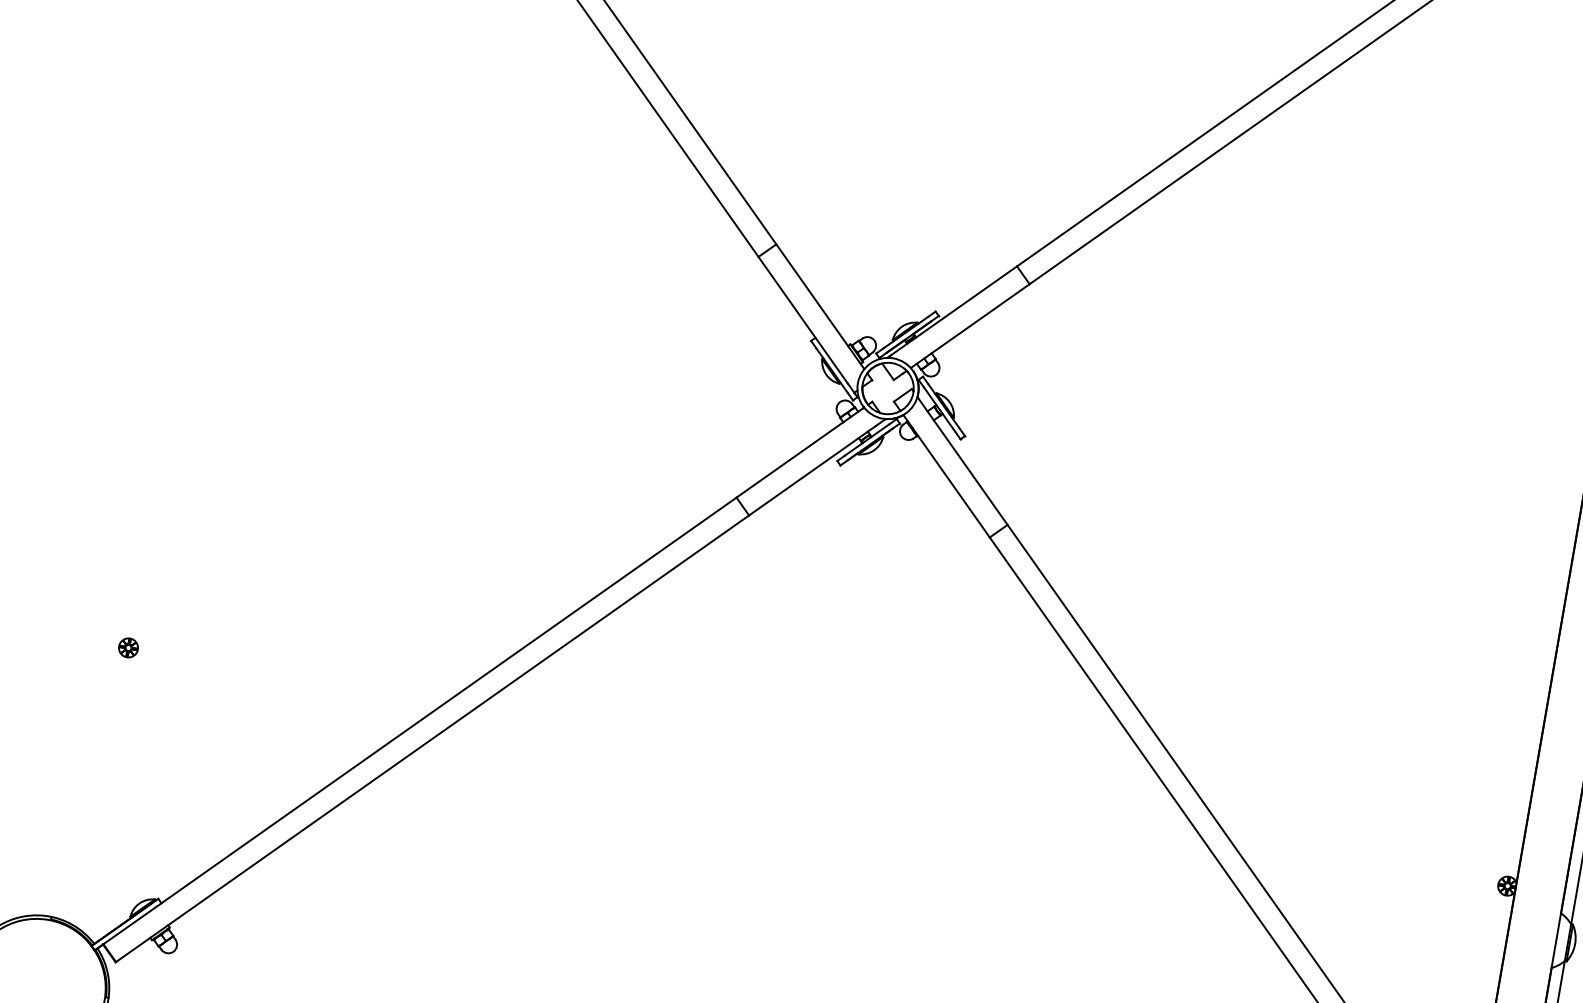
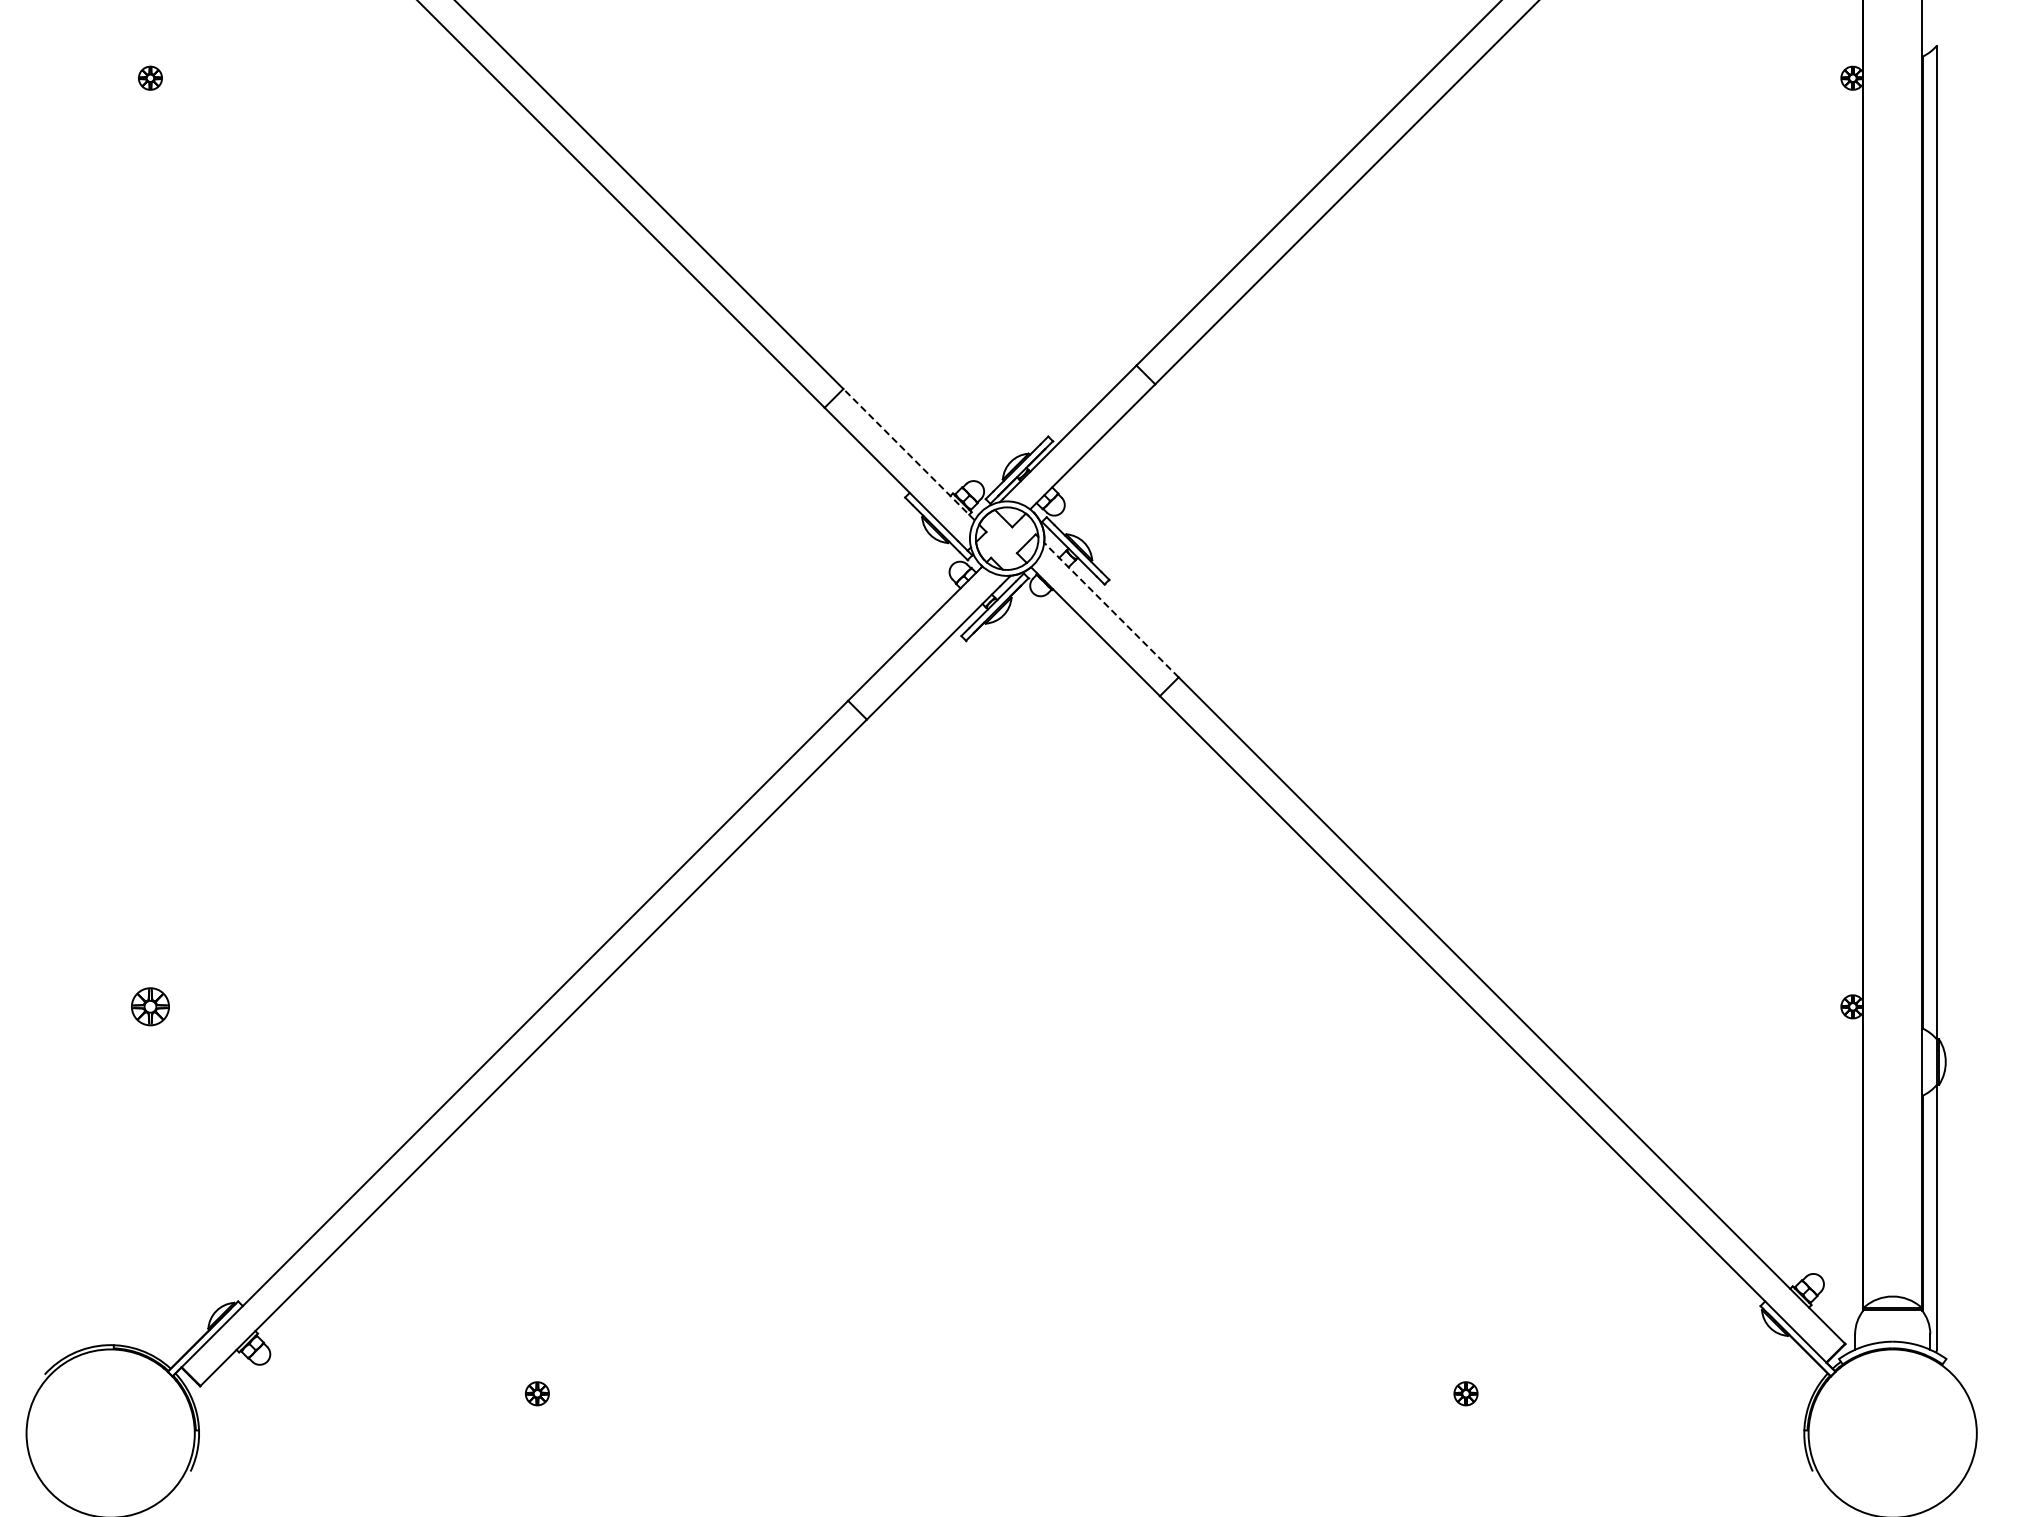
line: (820, 306) -> (909, 454), solid -> dashed
line: (962, 461) -> (1111, 610), solid -> dashed
part: (128, 647) -> (150, 1006), size x1.6

